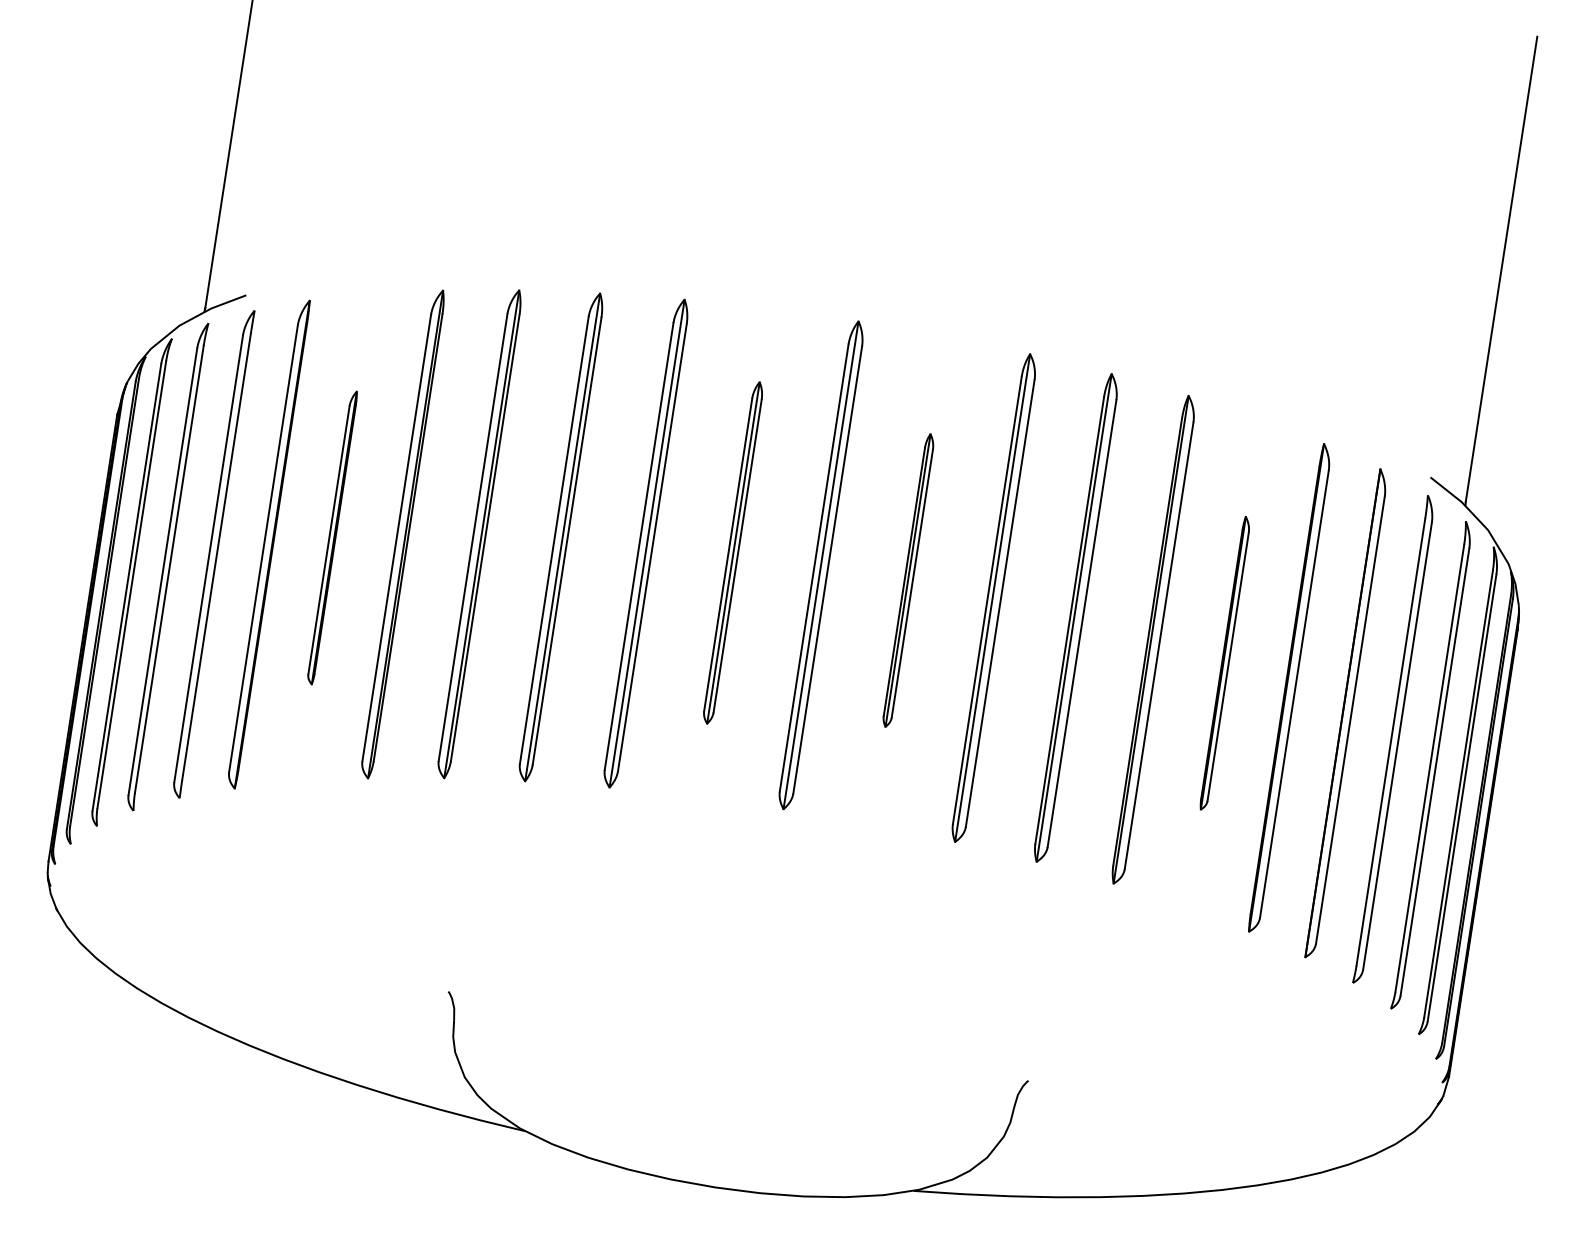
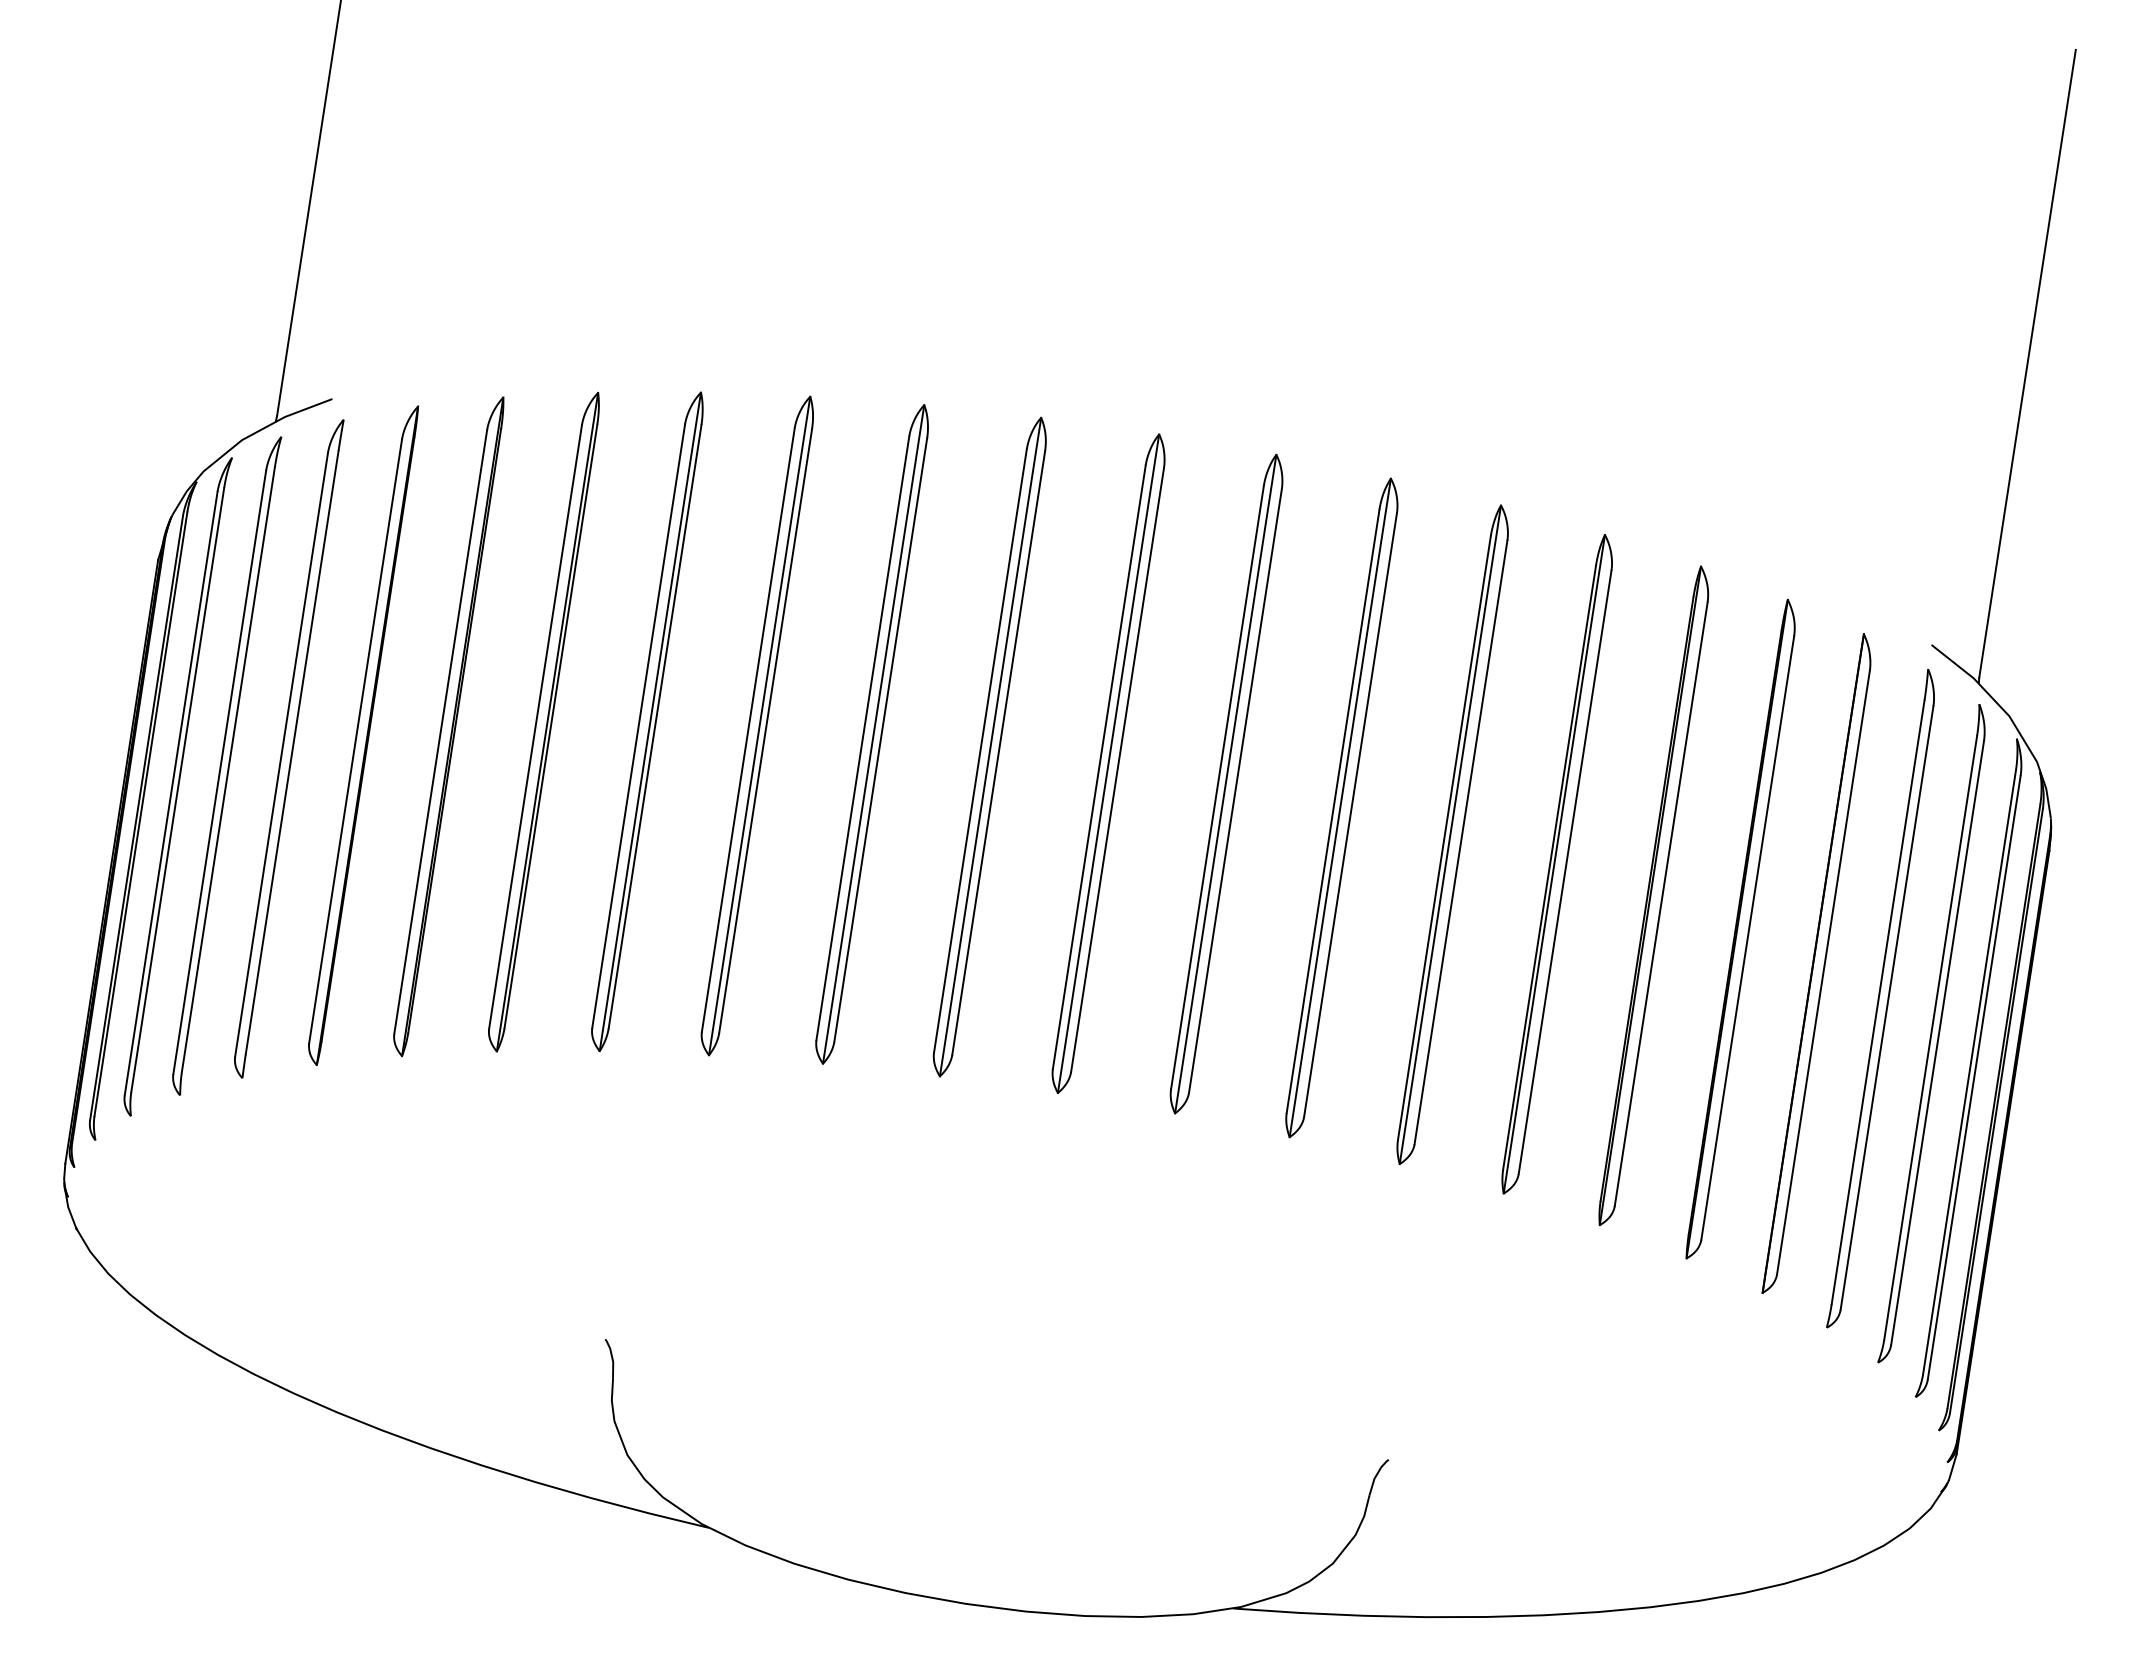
part: (332, 537) -> (448, 726), size x1.67
part: (732, 552) -> (989, 746), size x1.43
part: (908, 580) -> (1226, 784), size x1.67
part: (1224, 662) -> (1653, 895), size x1.67

